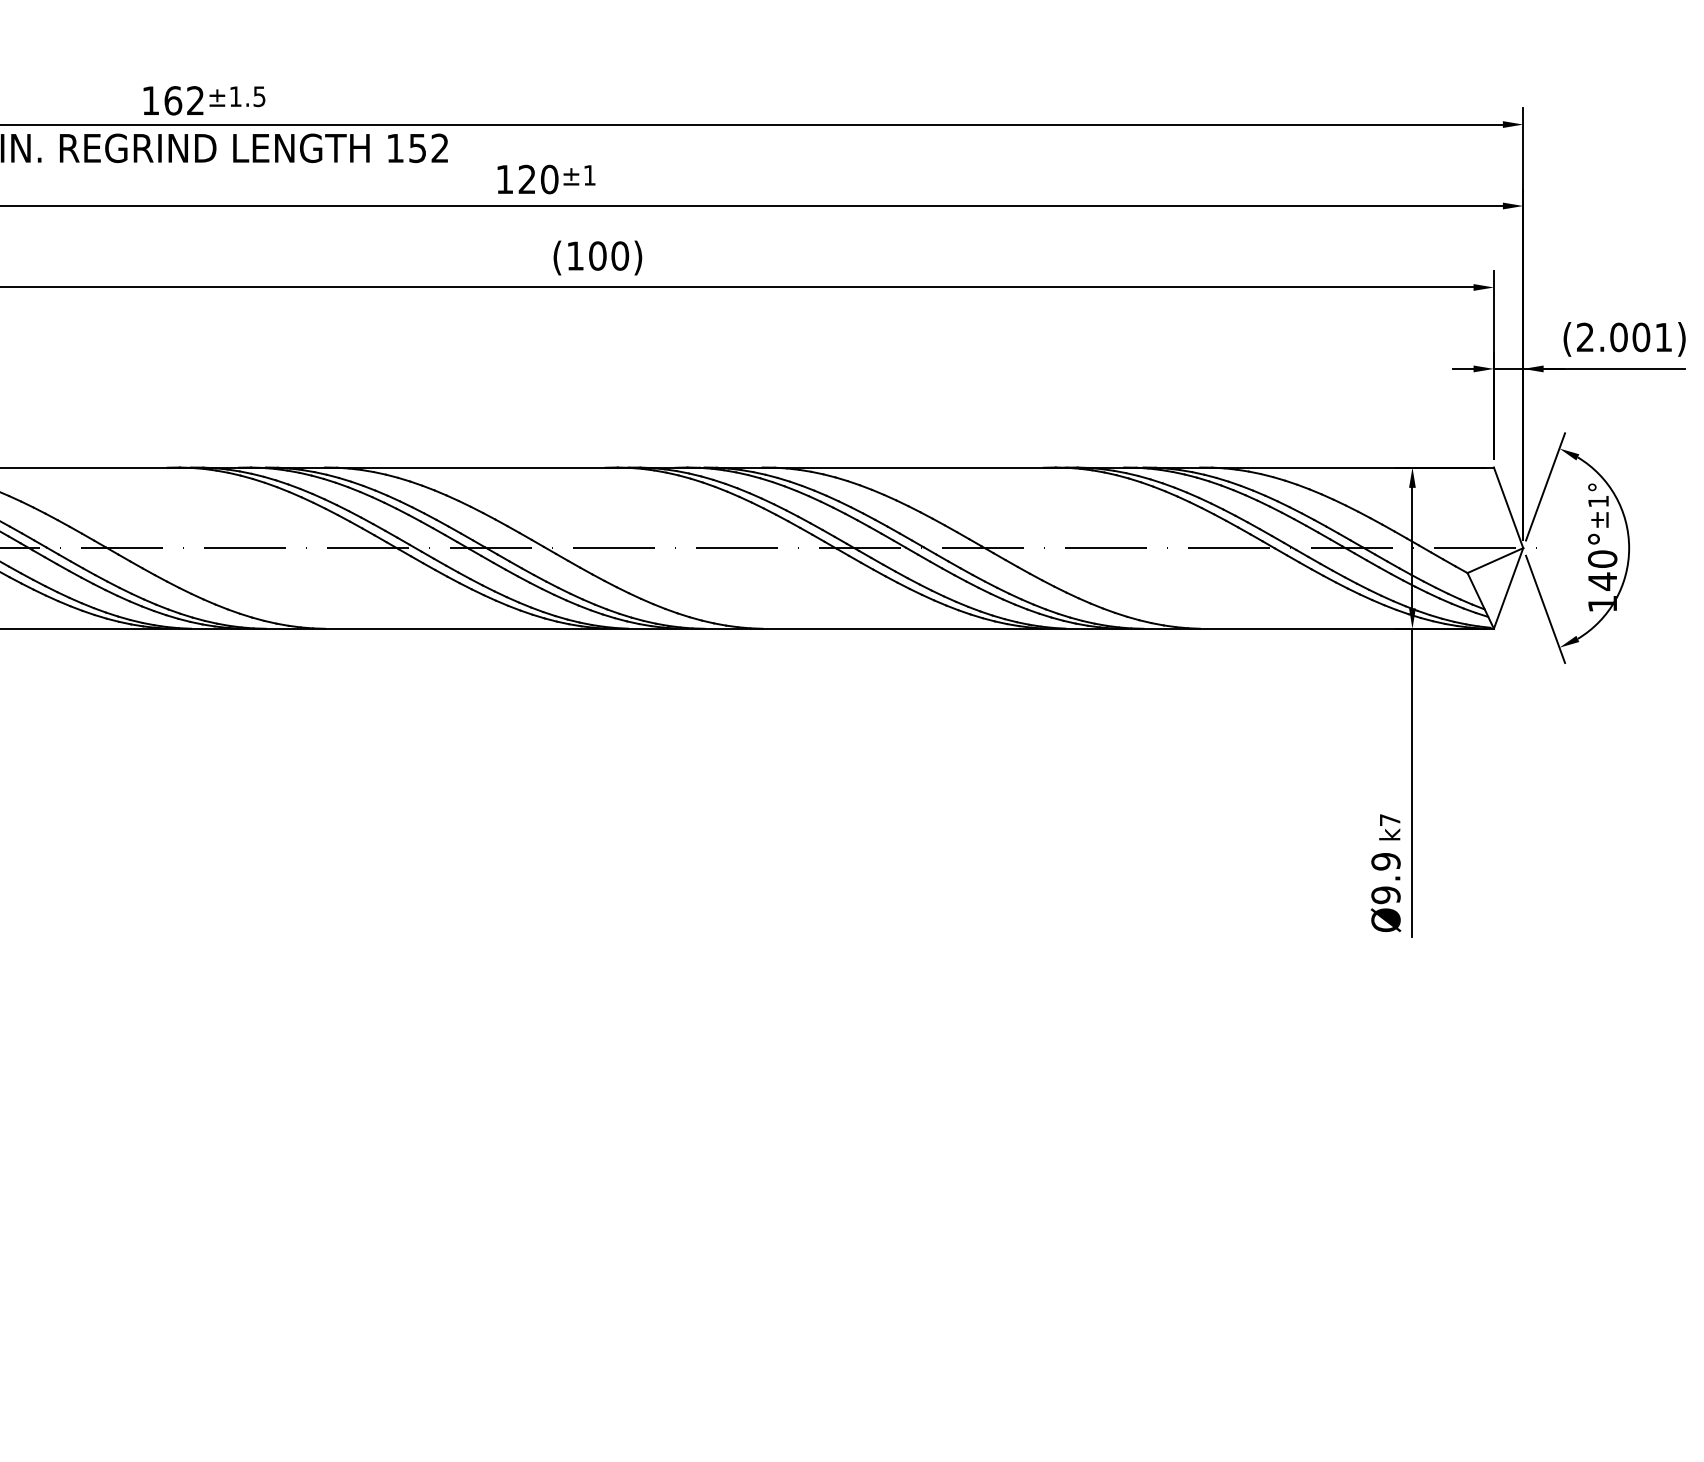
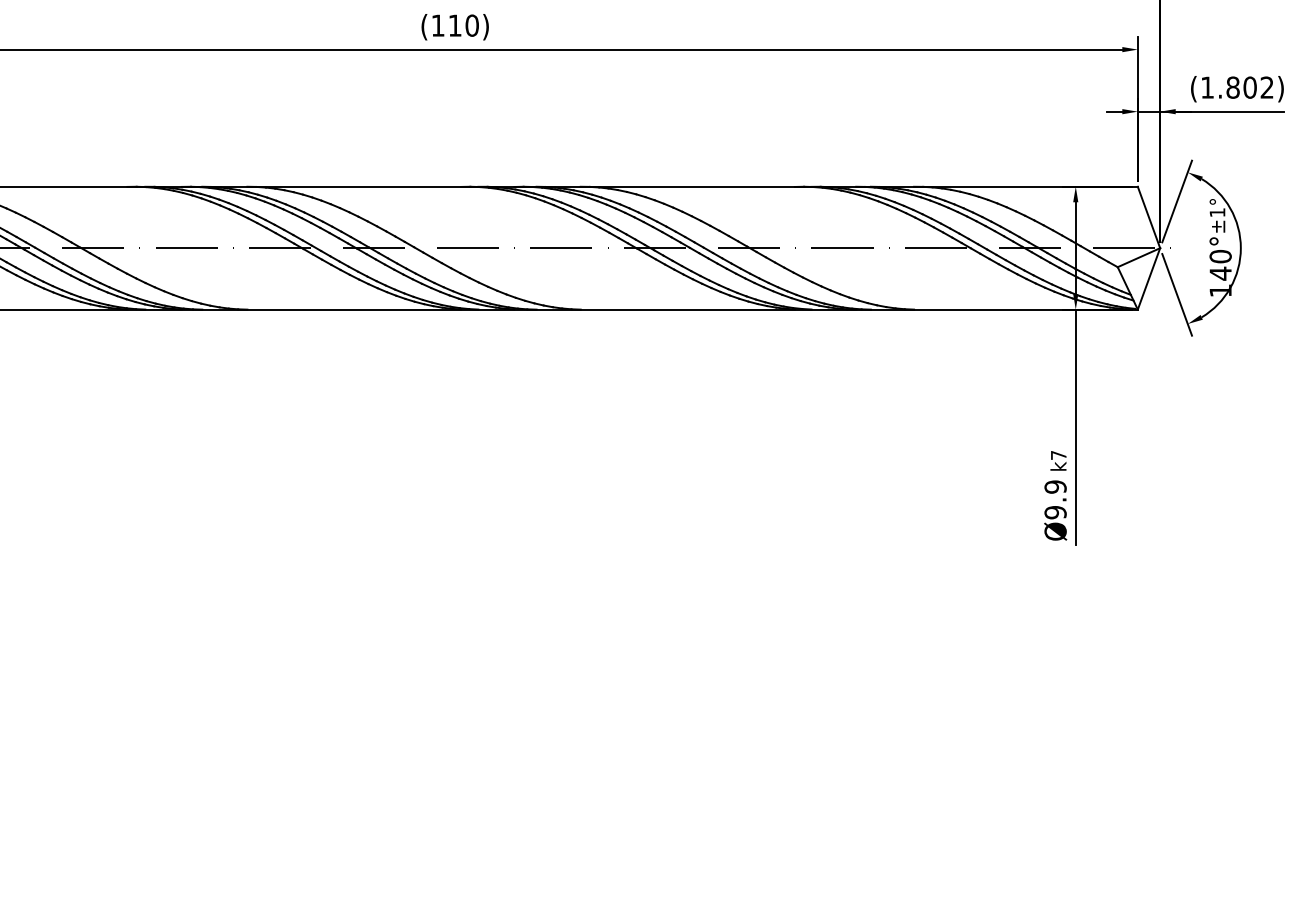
text: (597, 255) -> (454, 25), (100) -> (110)
text: (1624, 336) -> (1237, 86), (2.001) -> (1.802)

